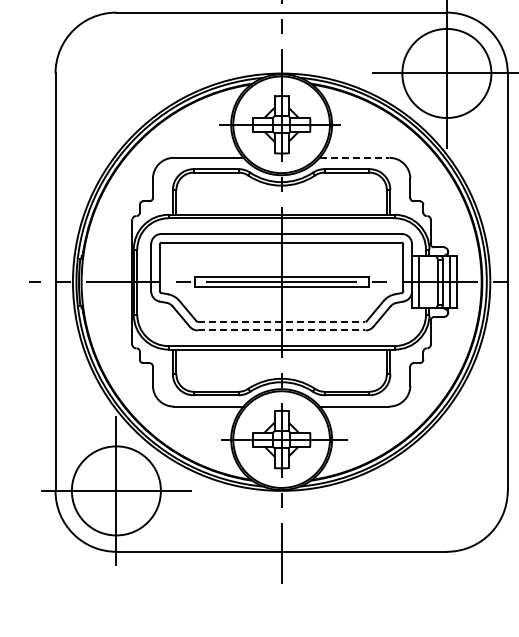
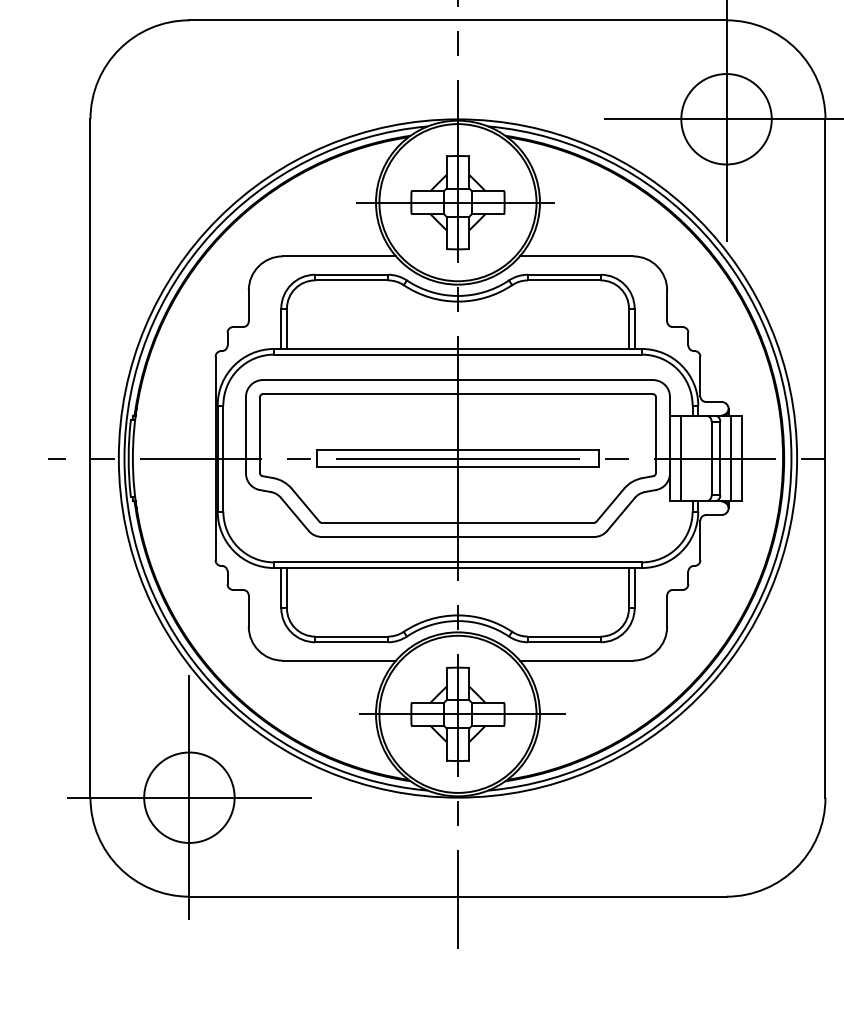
circle: (446, 73) -> (725, 119), size x0.62
line: (354, 157) -> (576, 255), dashed -> solid
line: (281, 321) -> (457, 522), dashed -> solid
line: (281, 330) -> (457, 537), dashed -> solid
circle: (116, 490) -> (189, 797), size x0.62

